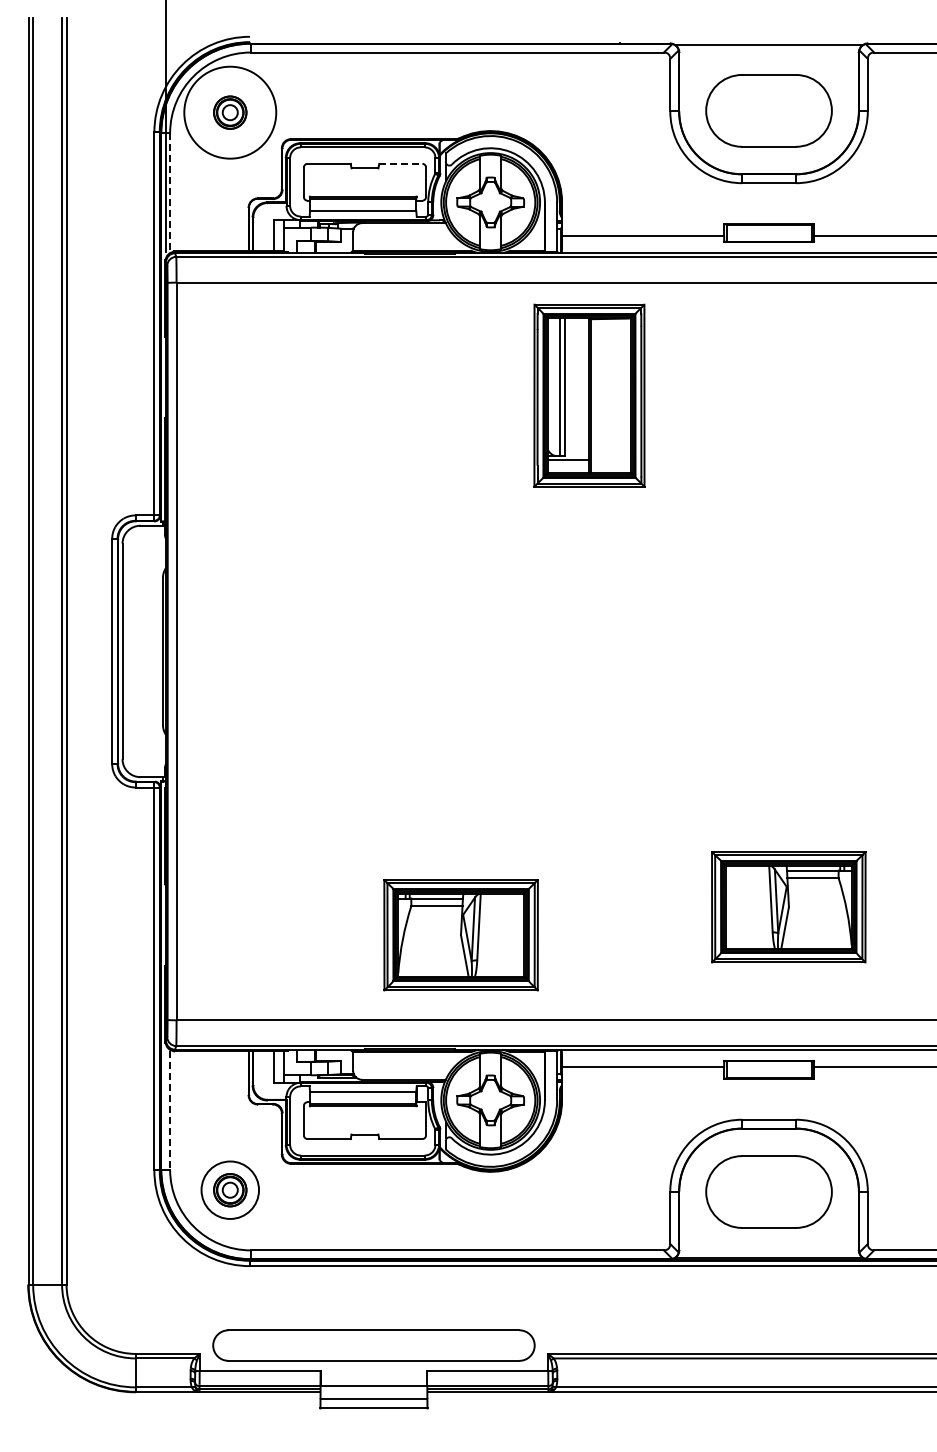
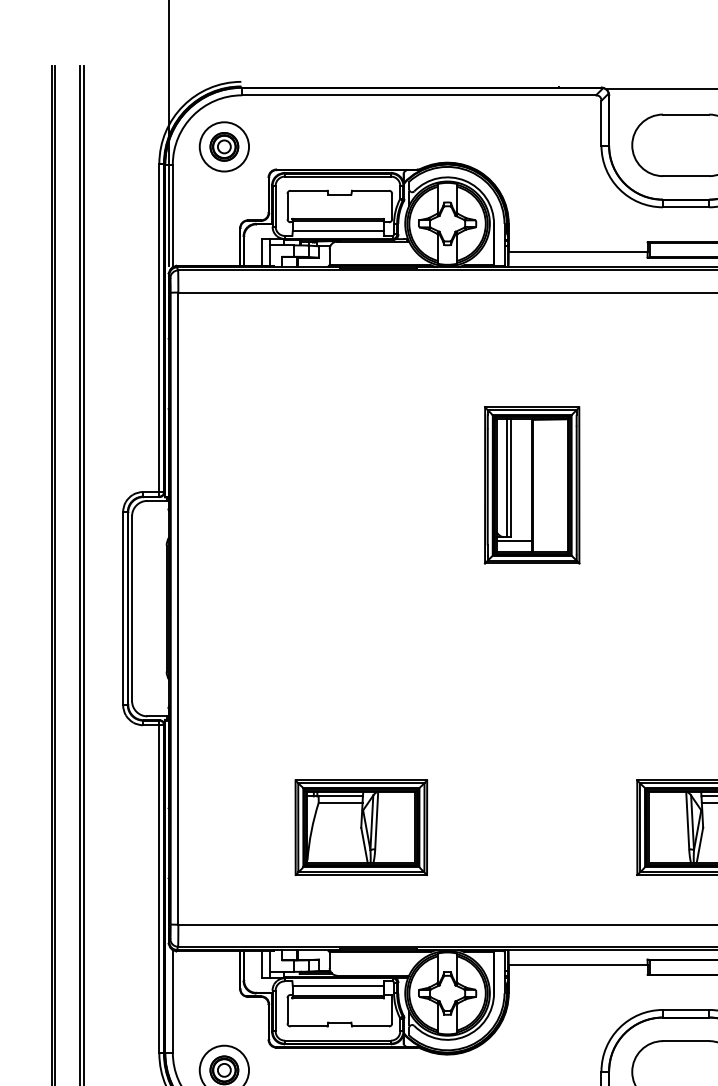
circle: (230, 112) -> (224, 146), size x0.62
line: (400, 163) -> (370, 190), dashed -> solid
line: (170, 192) -> (173, 215), dashed -> solid
part: (589, 395) -> (532, 485), moved
part: (460, 935) -> (360, 828), moved
line: (170, 1110) -> (173, 1002), dashed -> solid

